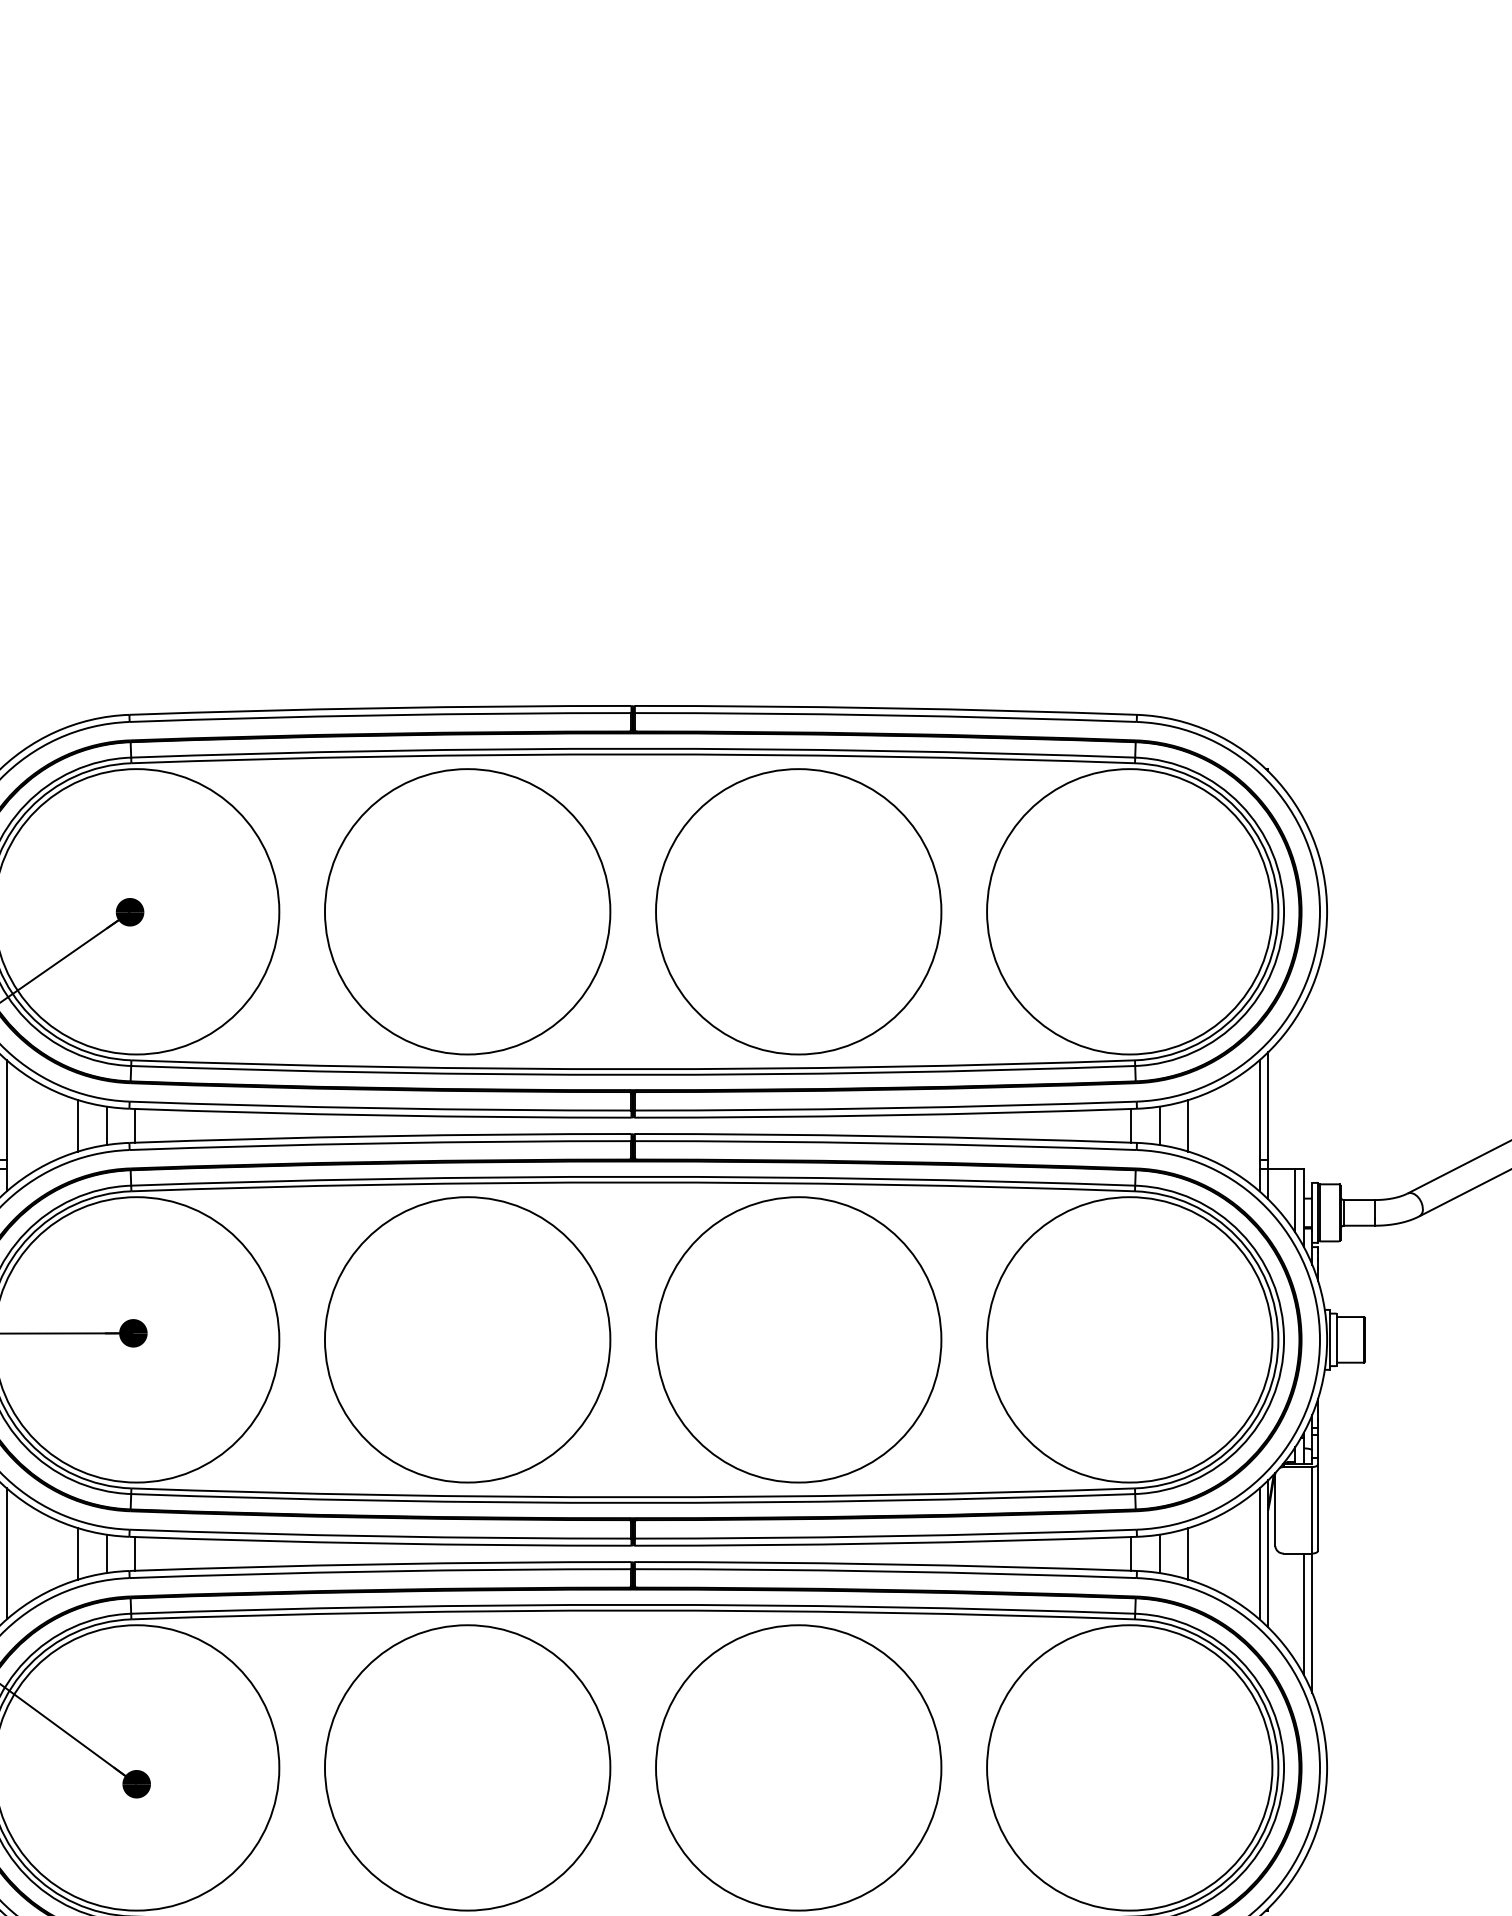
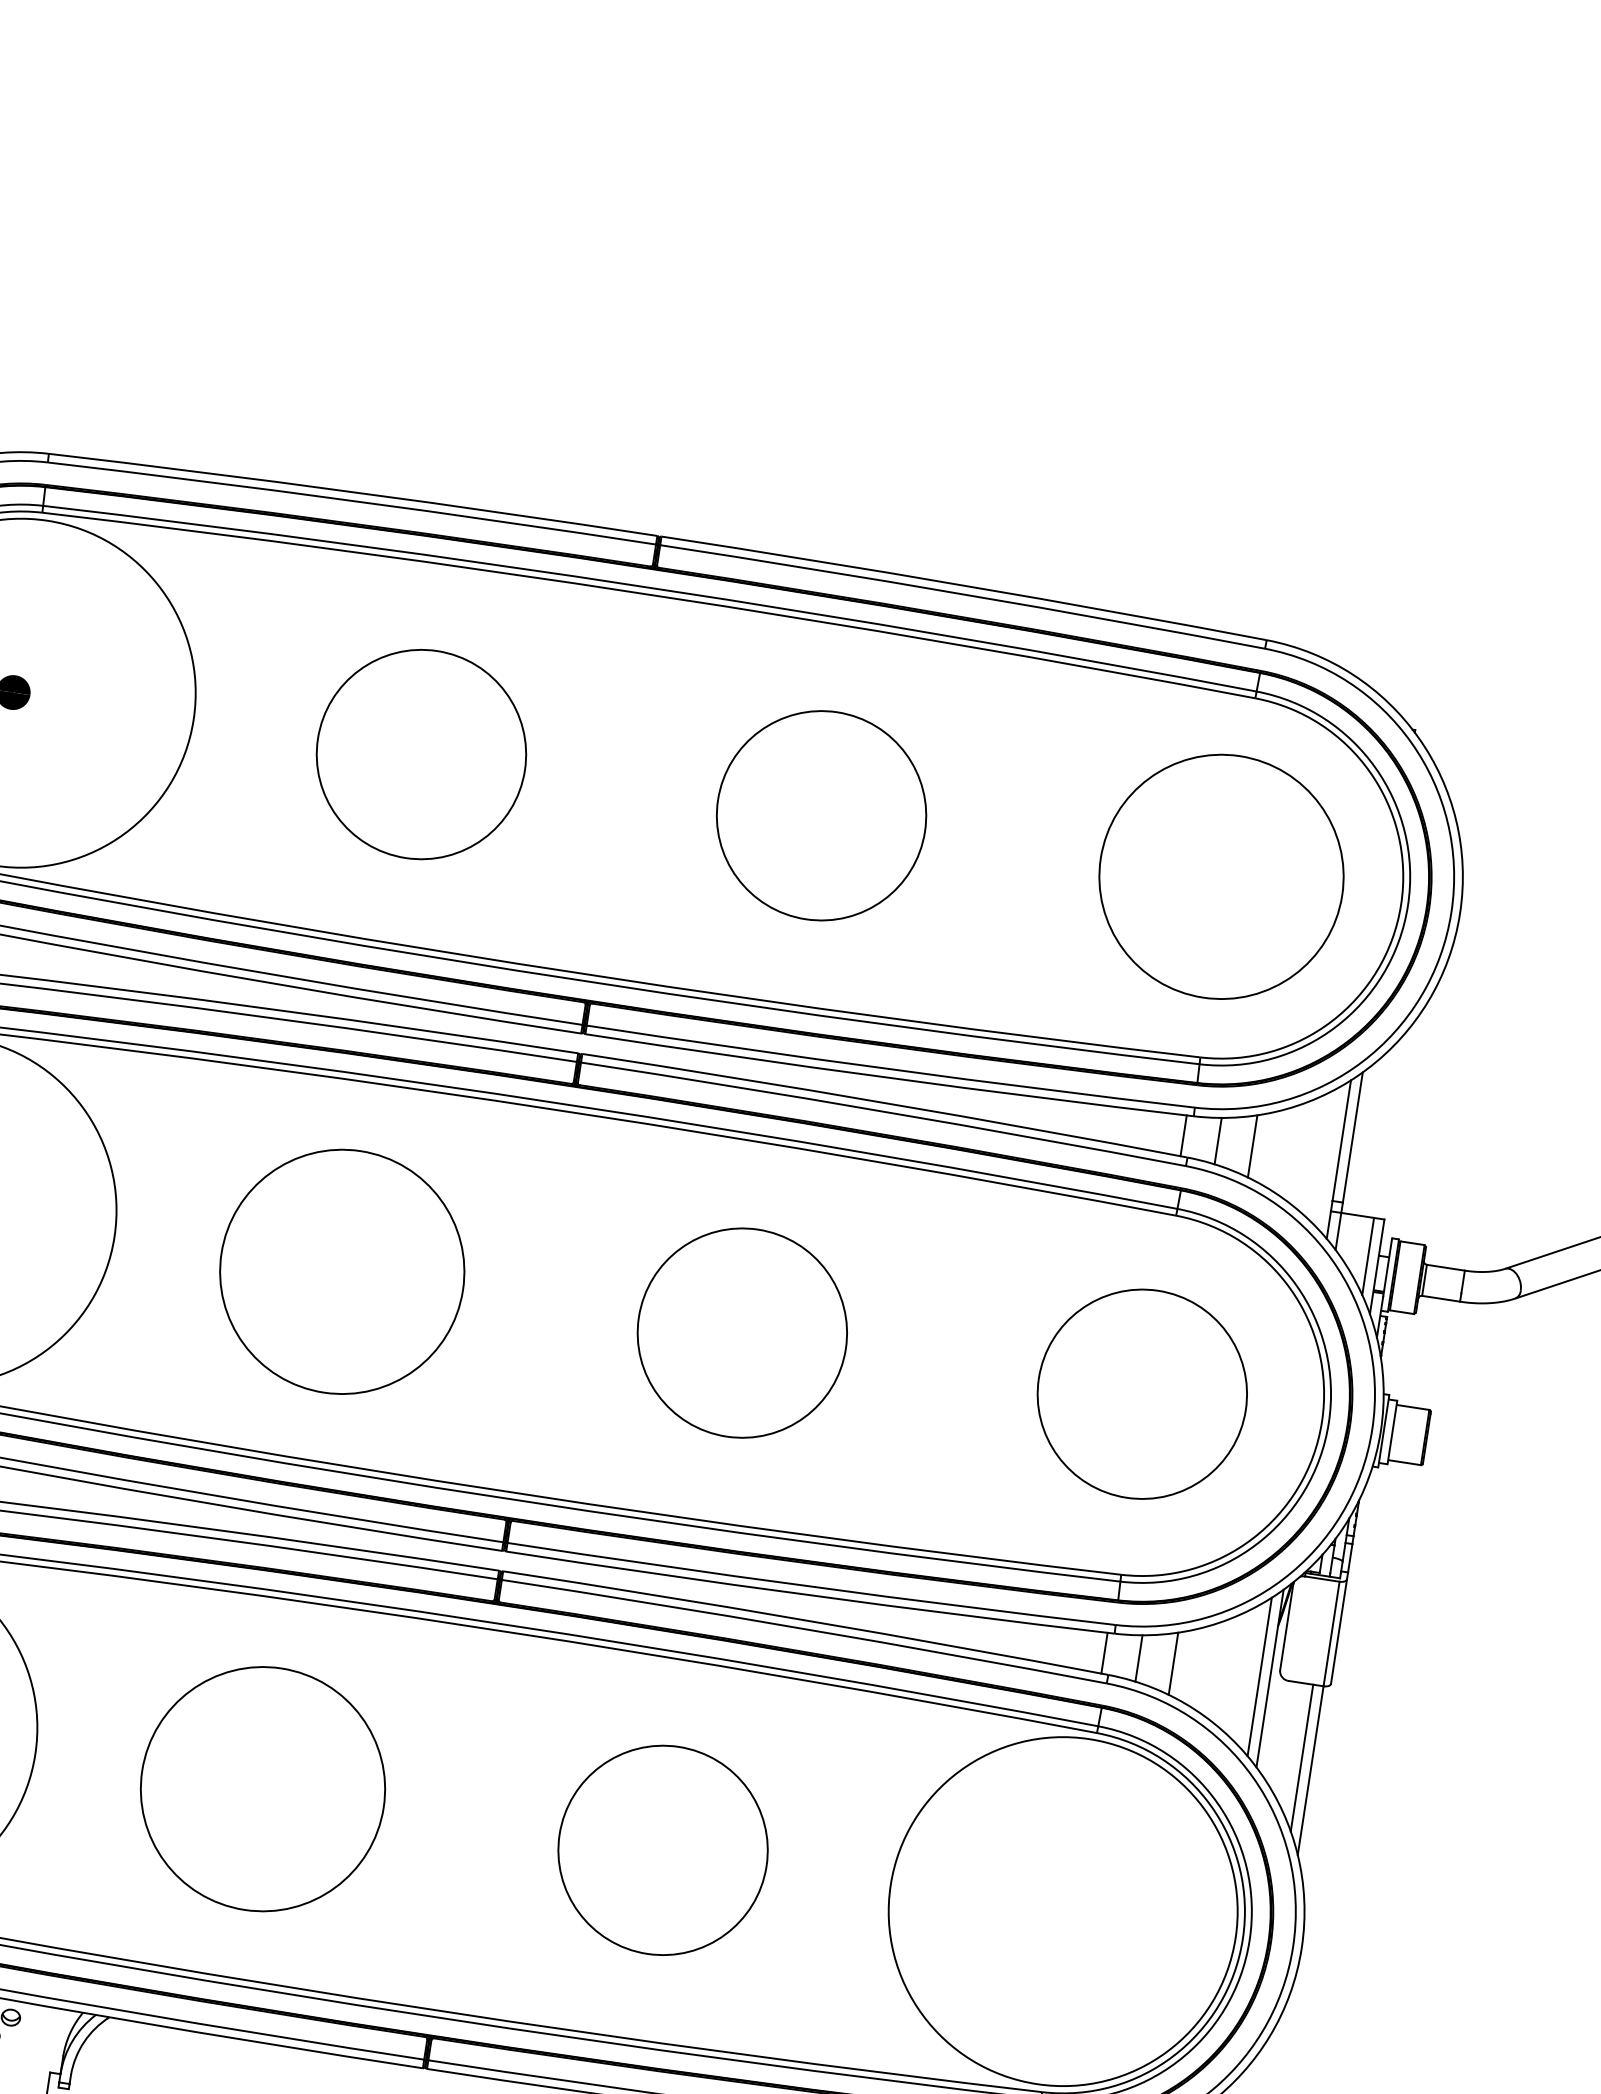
circle: (467, 911) -> (421, 754), size x0.6
circle: (798, 911) -> (821, 815), size x0.6
circle: (1129, 911) -> (1221, 876), size x0.7
circle: (467, 1339) -> (342, 1271), size x0.7
circle: (798, 1339) -> (742, 1332), size x0.6
circle: (1129, 1339) -> (1142, 1393), size x0.6
circle: (467, 1767) -> (262, 1788), size x0.7
circle: (798, 1767) -> (662, 1849), size x0.6

